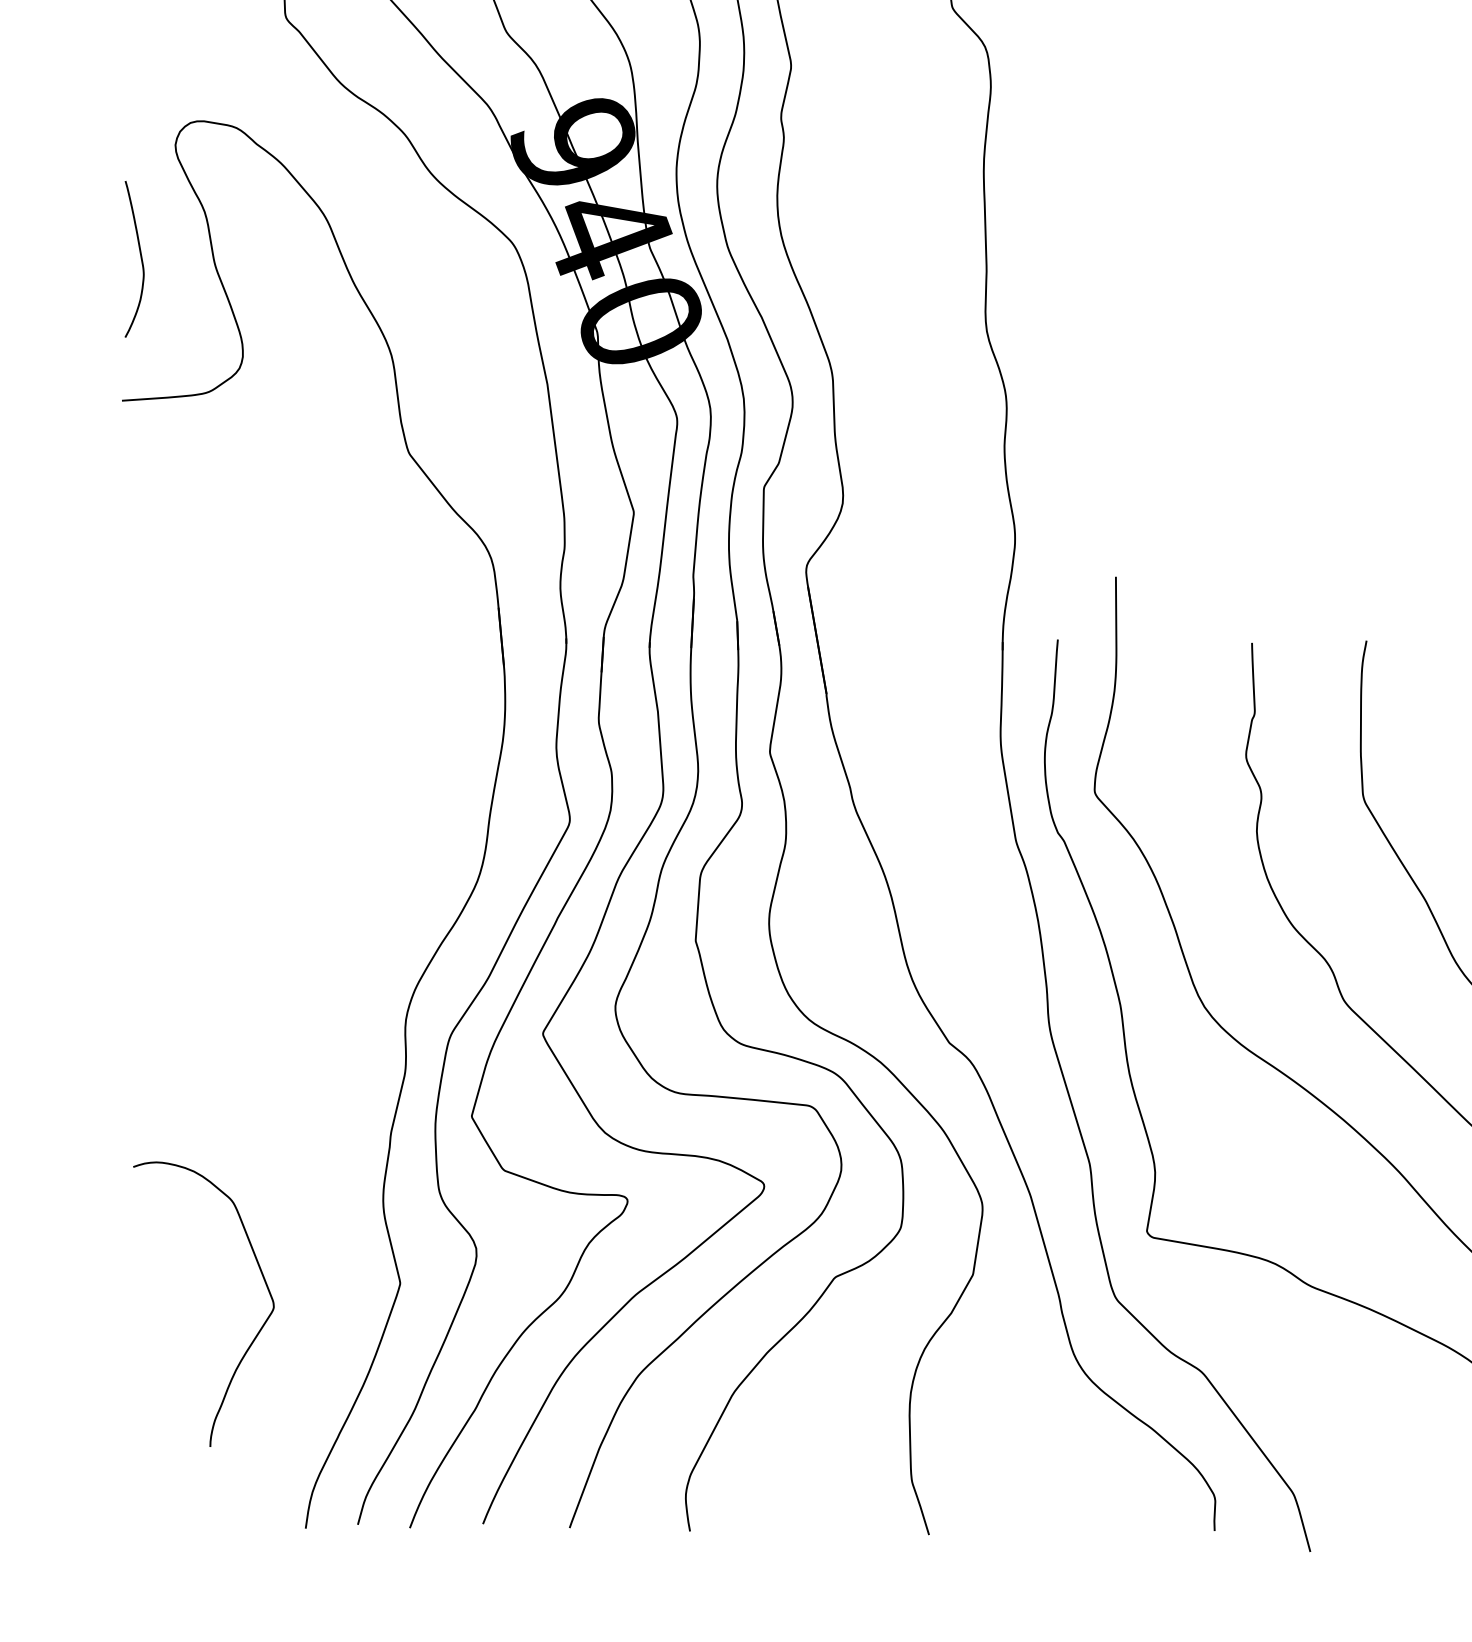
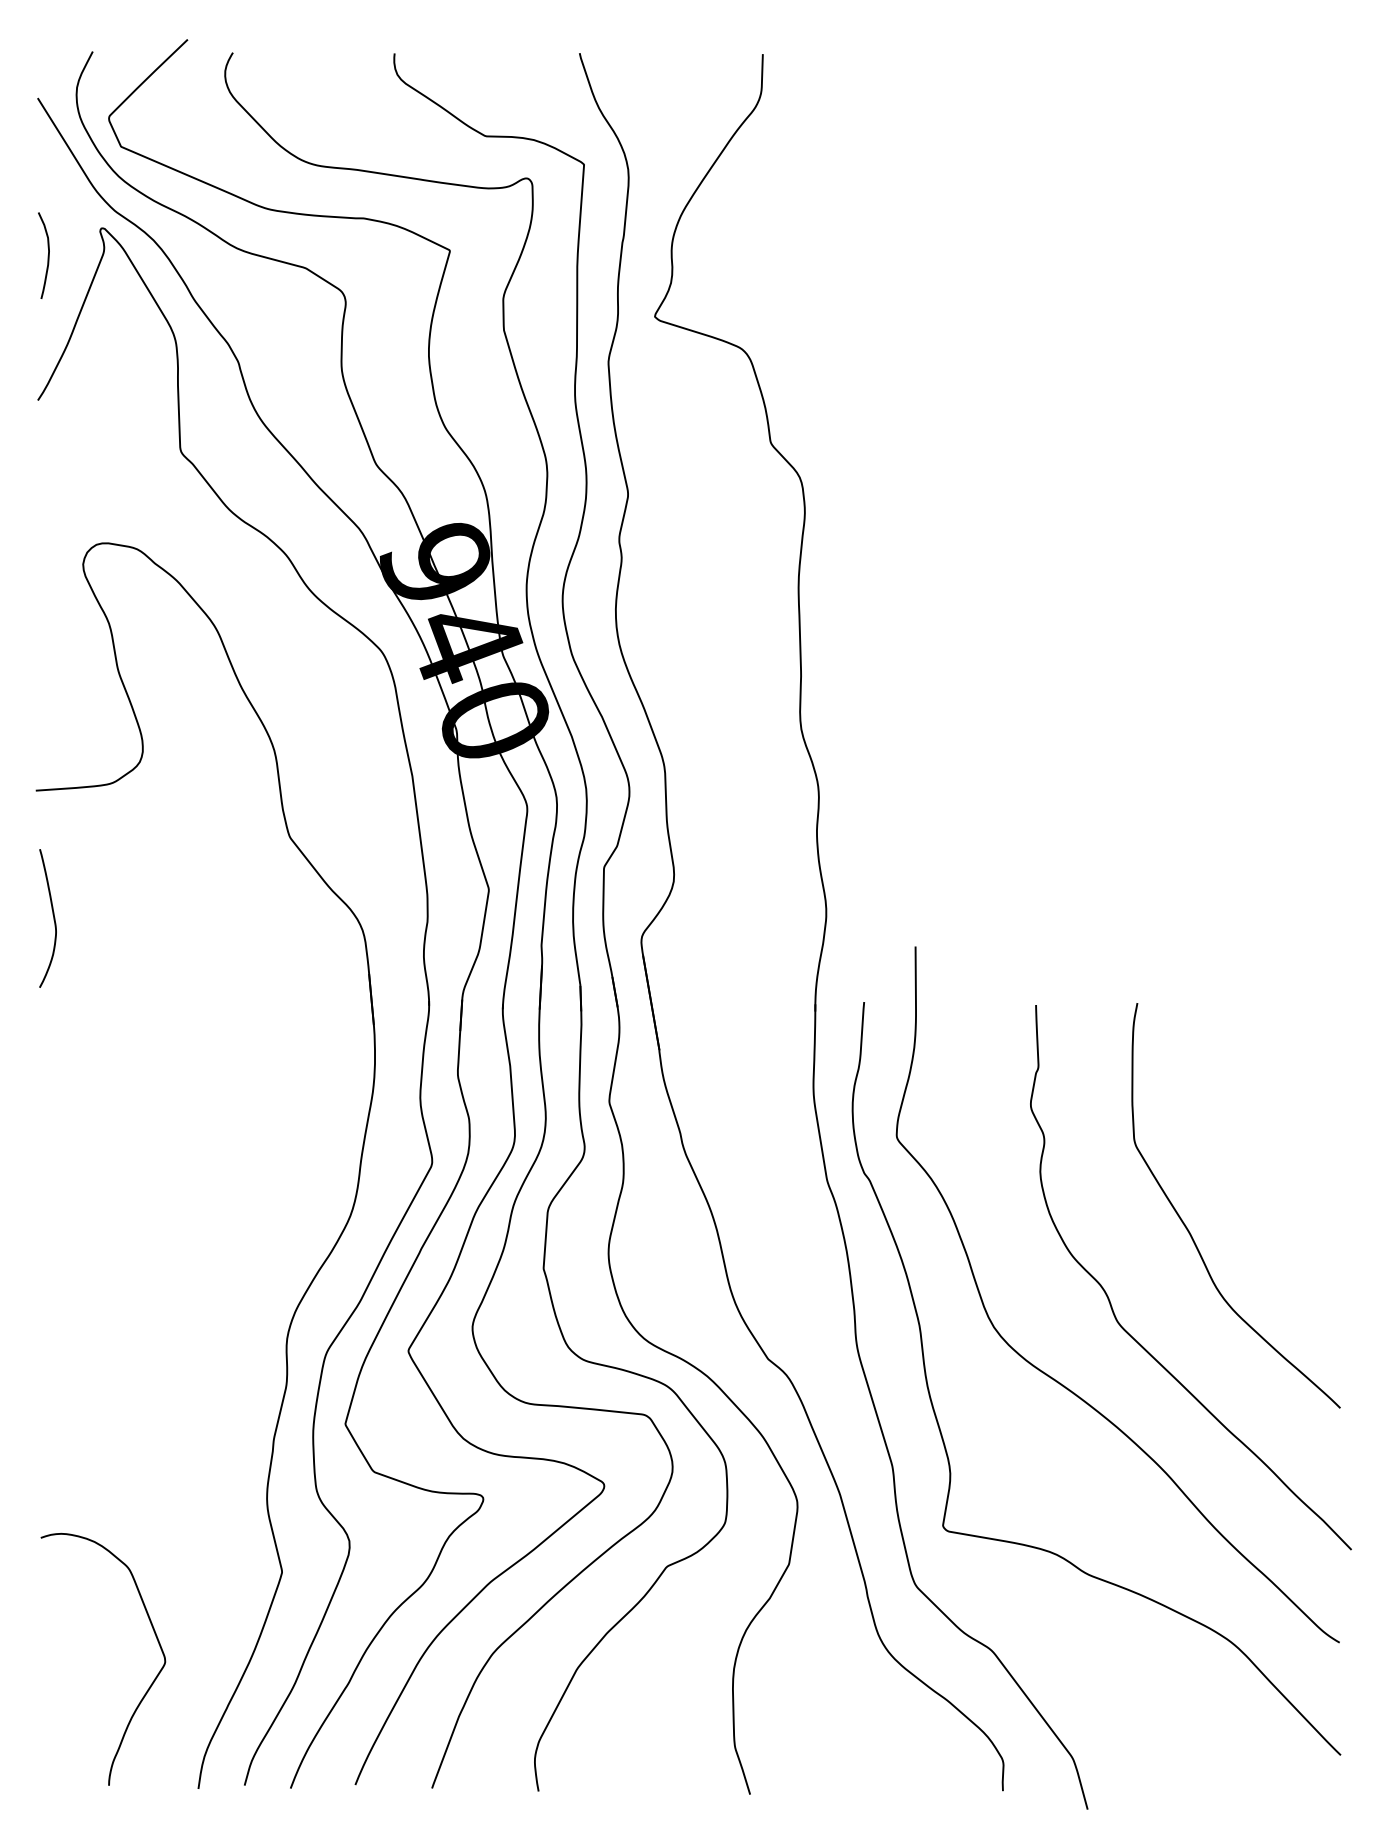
curve: (140, 259) -> (53, 918), moved
curve: (257, 1332) -> (150, 1684), moved

